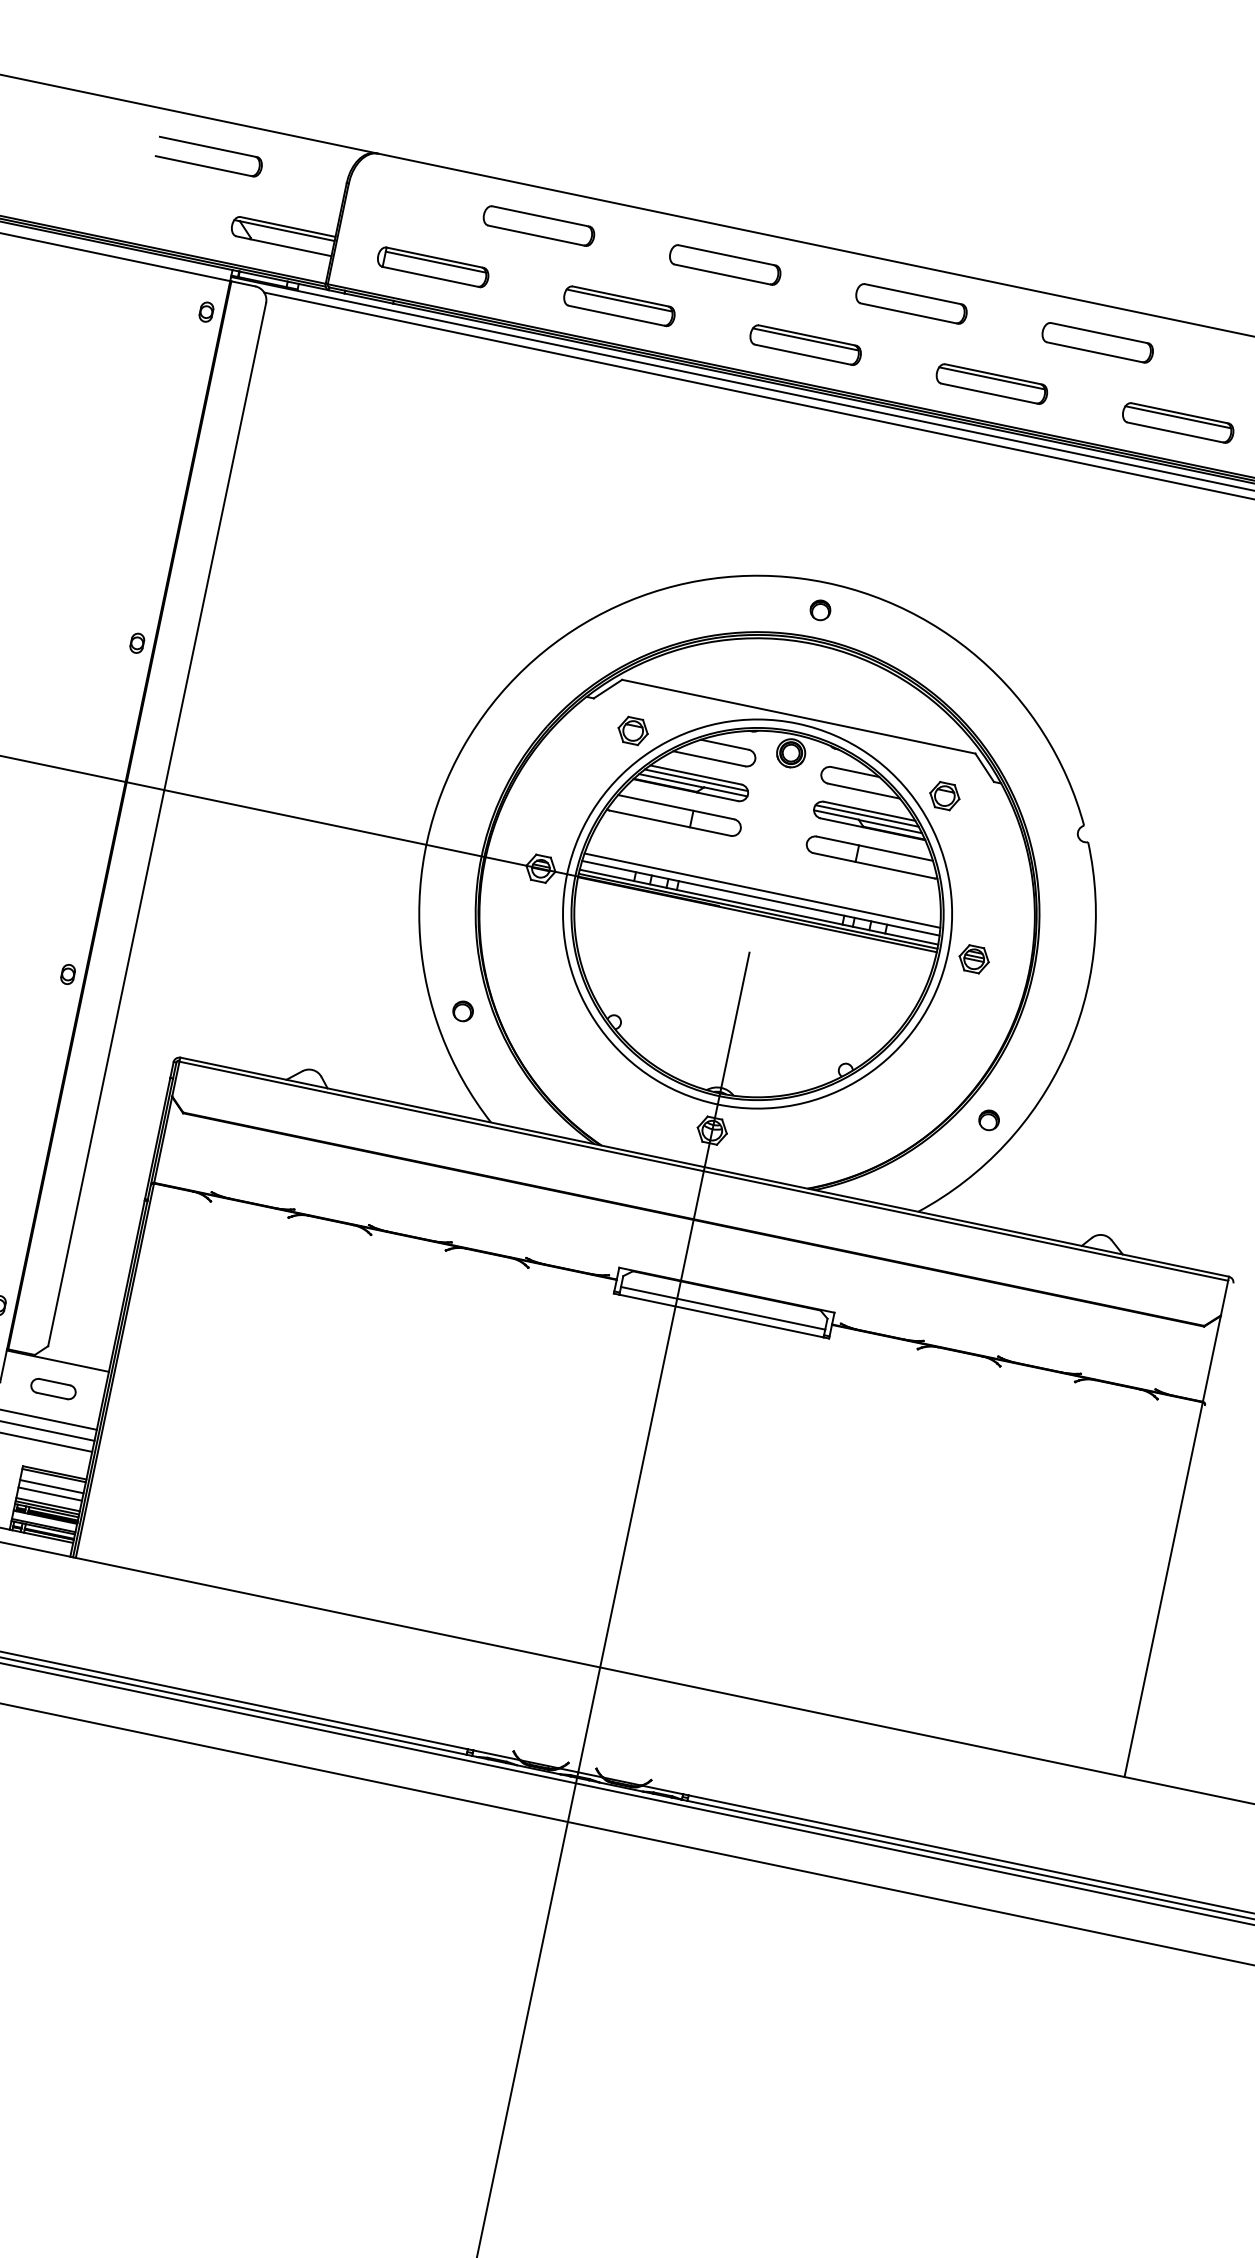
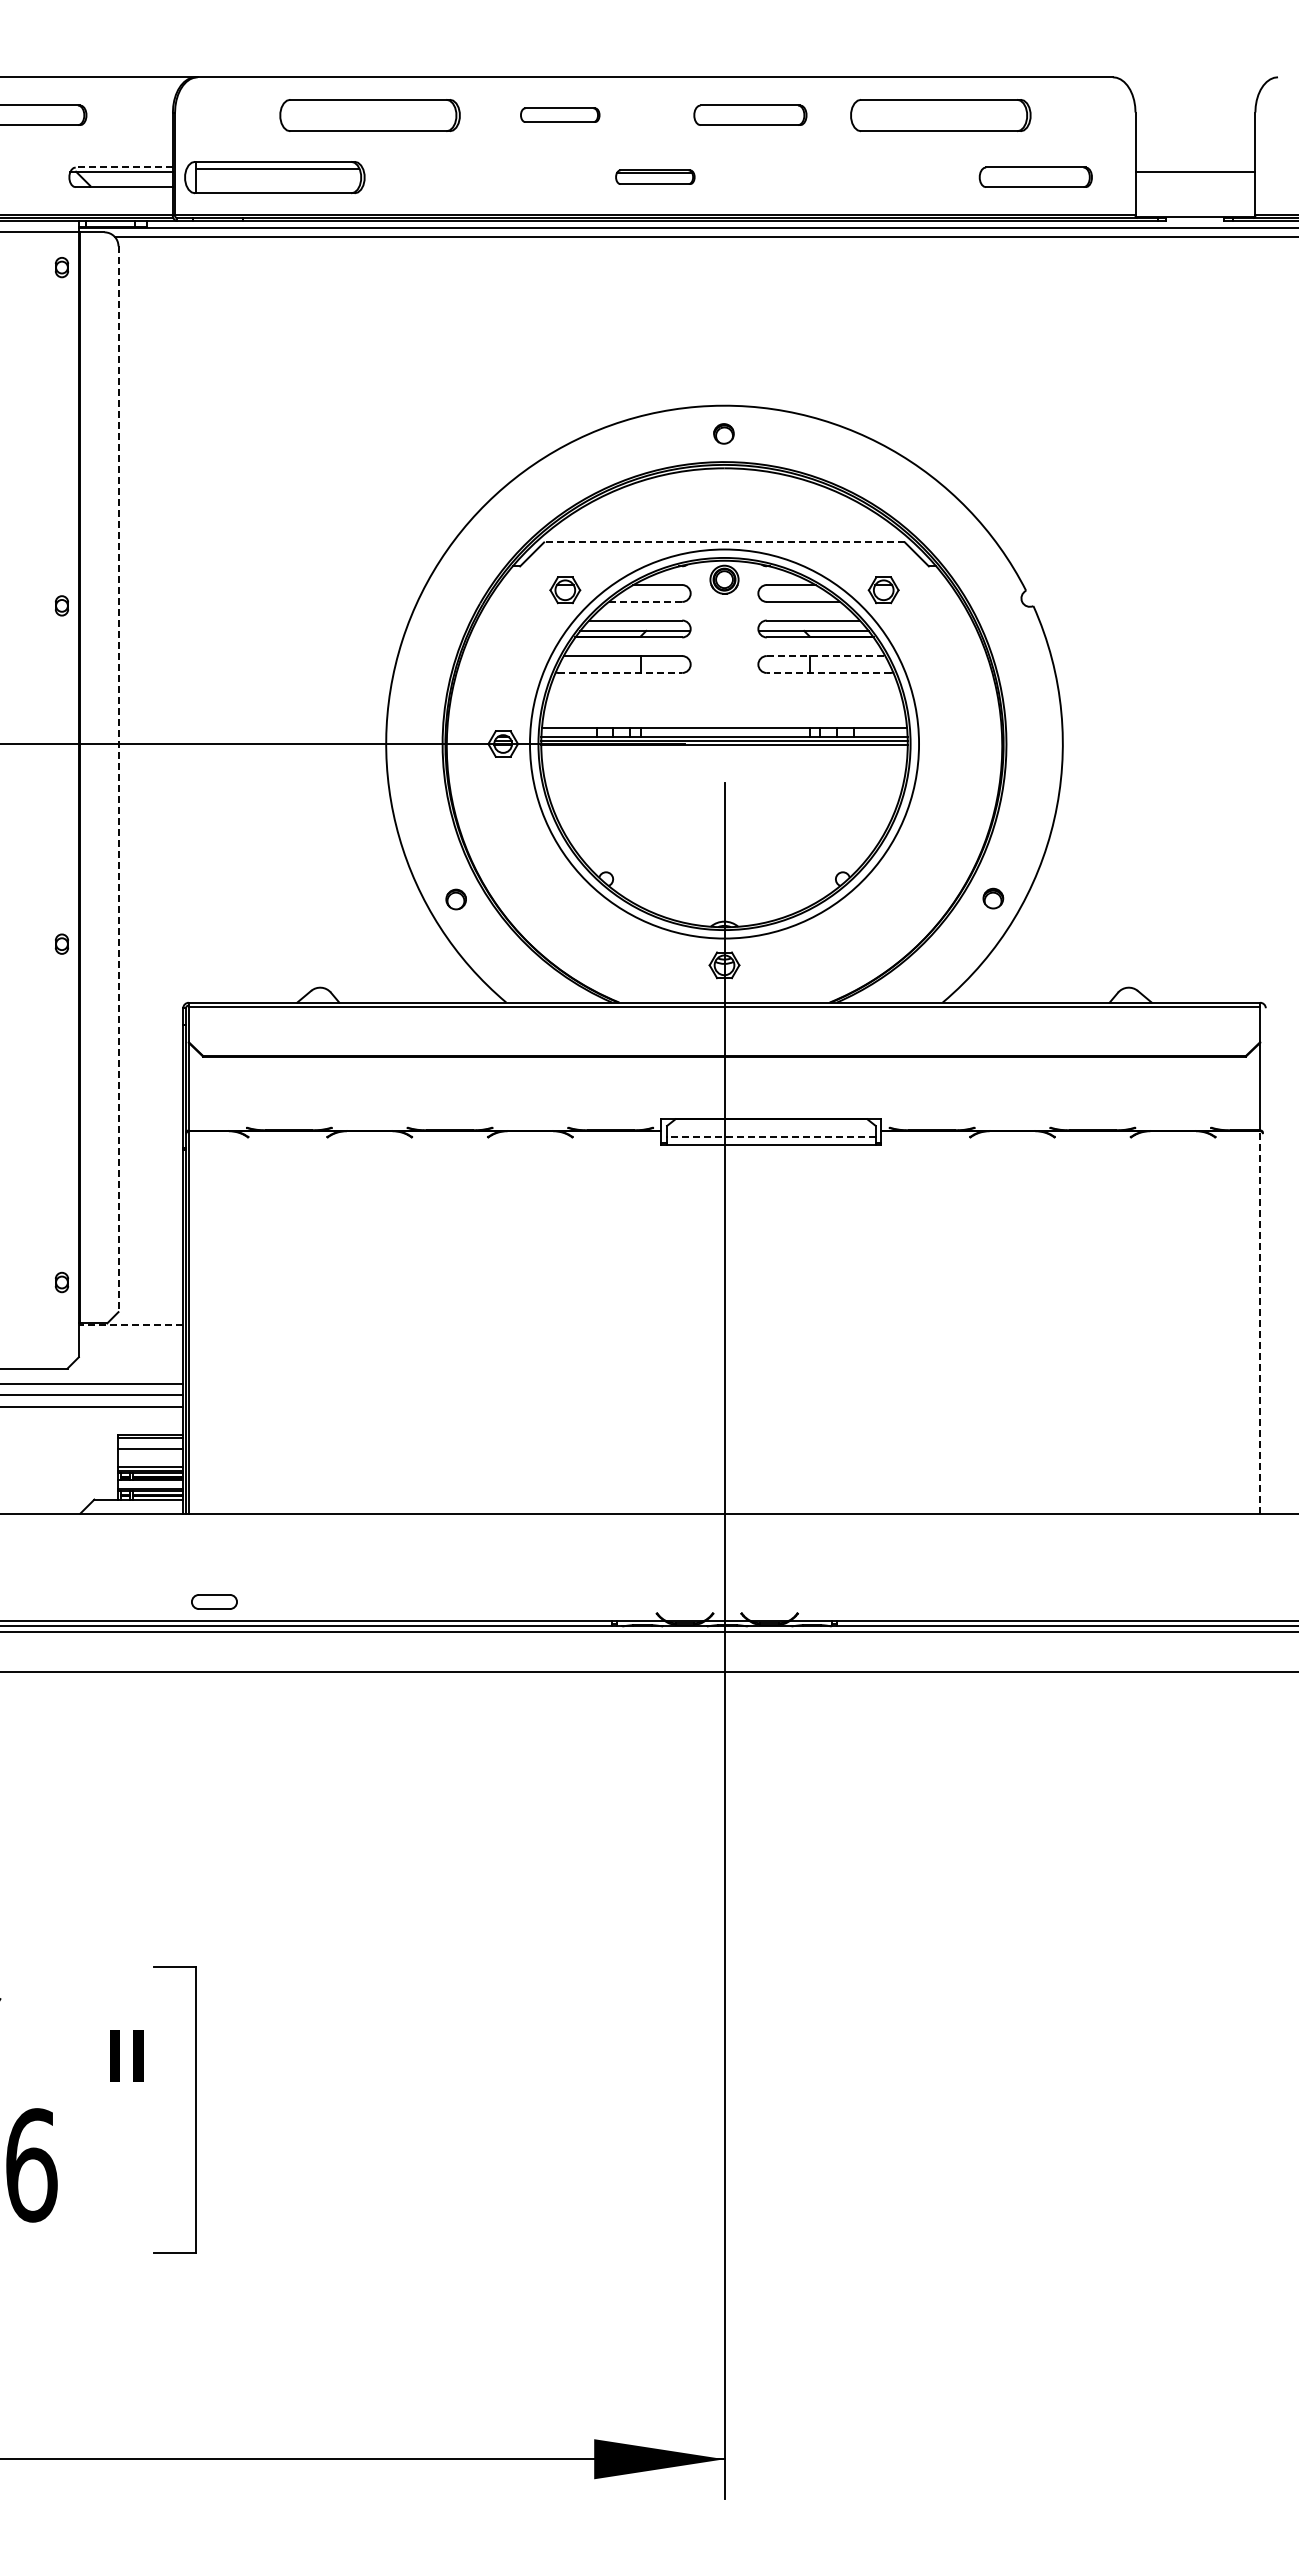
part: (538, 225) -> (369, 114), size x1.6
line: (288, 226) -> (124, 167), solid -> dashed
part: (725, 264) -> (560, 114), size x0.7
part: (433, 266) -> (274, 176), size x1.6
part: (619, 305) -> (464, 176), removed
part: (1097, 341) -> (940, 114), size x1.6
part: (806, 344) -> (655, 176), size x0.7
part: (992, 383) -> (845, 176), removed
line: (1178, 417) -> (1034, 171), removed
line: (798, 716) -> (724, 542), solid -> dashed
line: (709, 758) -> (645, 601), solid -> dashed
line: (695, 780) -> (636, 625), removed
line: (866, 815) -> (811, 625), removed
line: (670, 822) -> (620, 672), solid -> dashed
line: (157, 824) -> (118, 779), solid -> dashed
line: (875, 849) -> (826, 656), solid -> dashed
line: (873, 865) -> (828, 672), solid -> dashed
line: (762, 891) -> (724, 720), removed
part: (973, 958) -> (945, 743), removed
line: (722, 1308) -> (770, 1137), solid -> dashed
line: (57, 1360) -> (130, 1324), solid -> dashed
part: (53, 1388) -> (214, 1601), moved
line: (49, 1494) -> (150, 1456), removed
line: (1164, 1588) -> (1260, 1321), solid -> dashed

